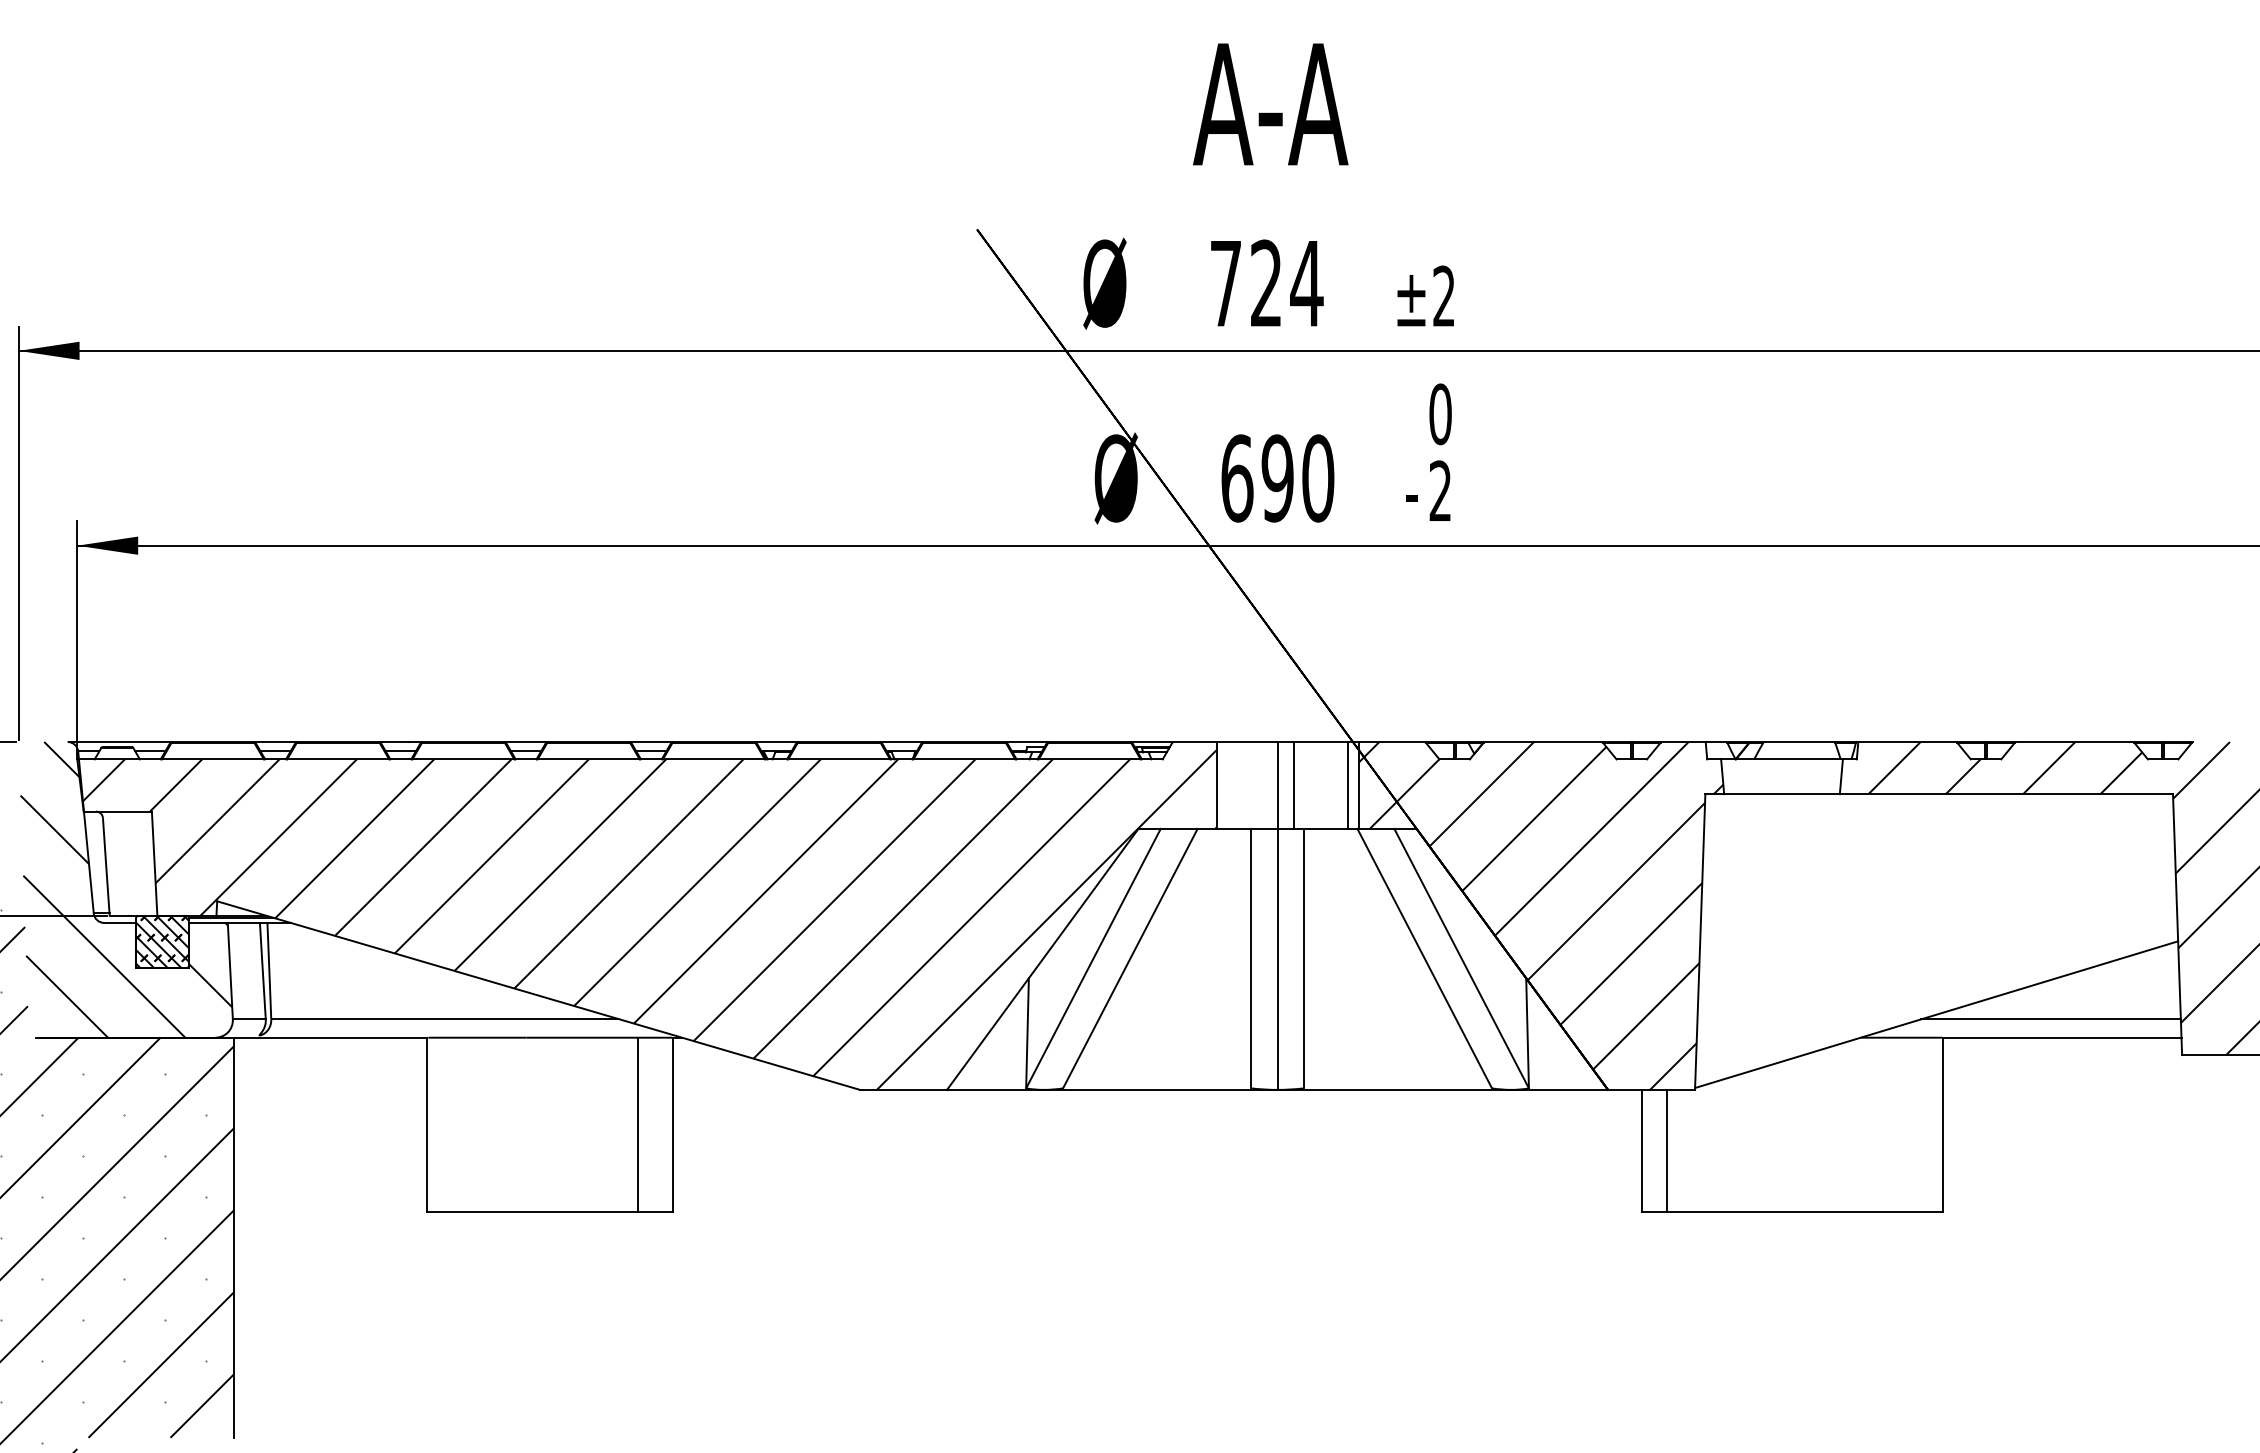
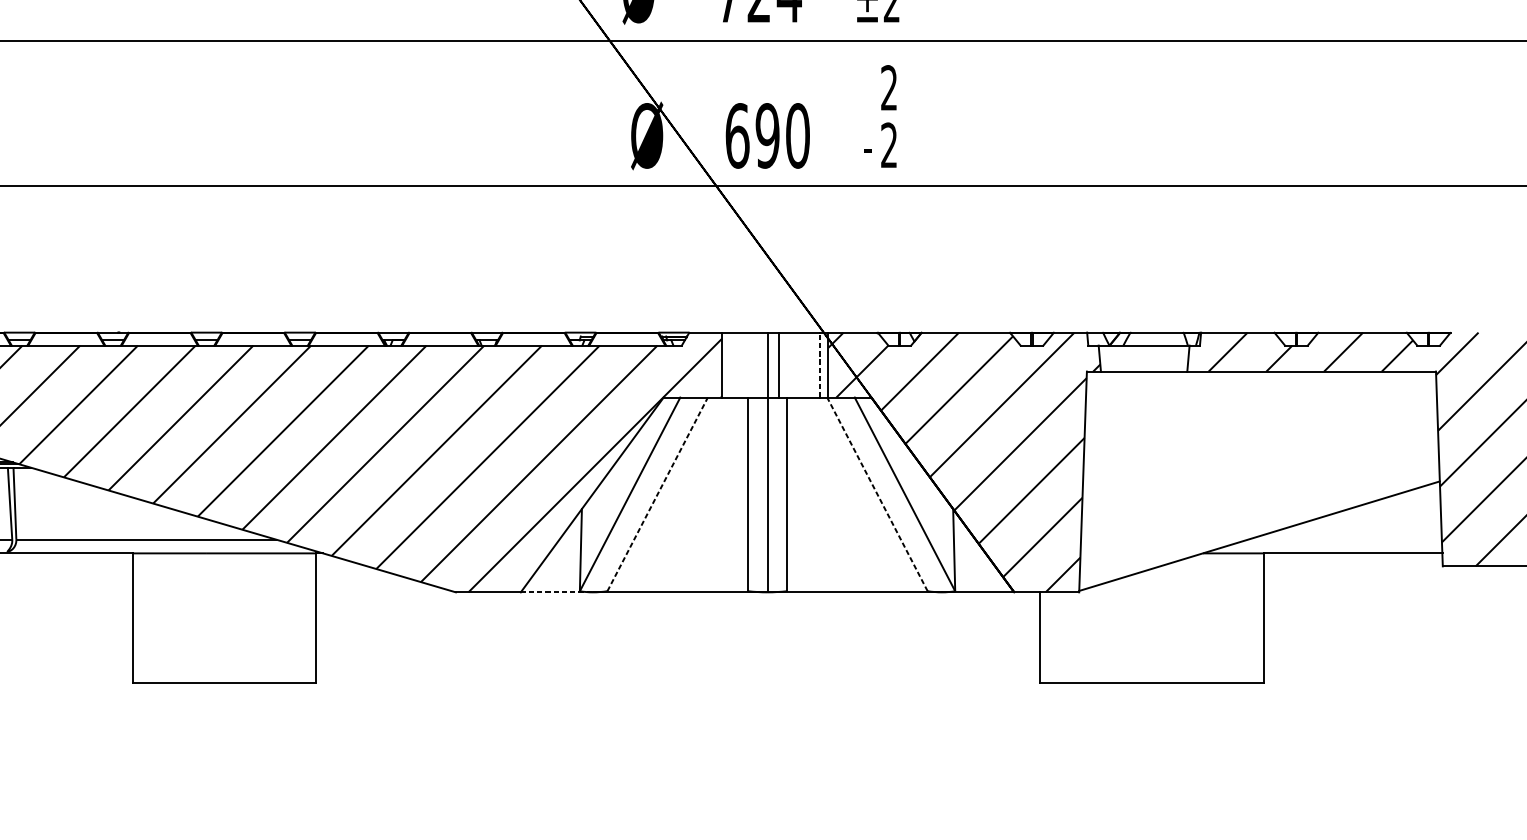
text: (1440, 414) -> (889, 88), 0 -> 2
line: (1347, 784) -> (819, 364), solid -> dashed
line: (1130, 958) -> (657, 494), solid -> dashed
line: (1424, 958) -> (877, 494), solid -> dashed
line: (2051, 1019) -> (1345, 539), removed
line: (995, 1089) -> (557, 592), solid -> dashed
line: (638, 1124) -> (290, 618), removed
line: (1666, 1150) -> (1057, 637), removed

